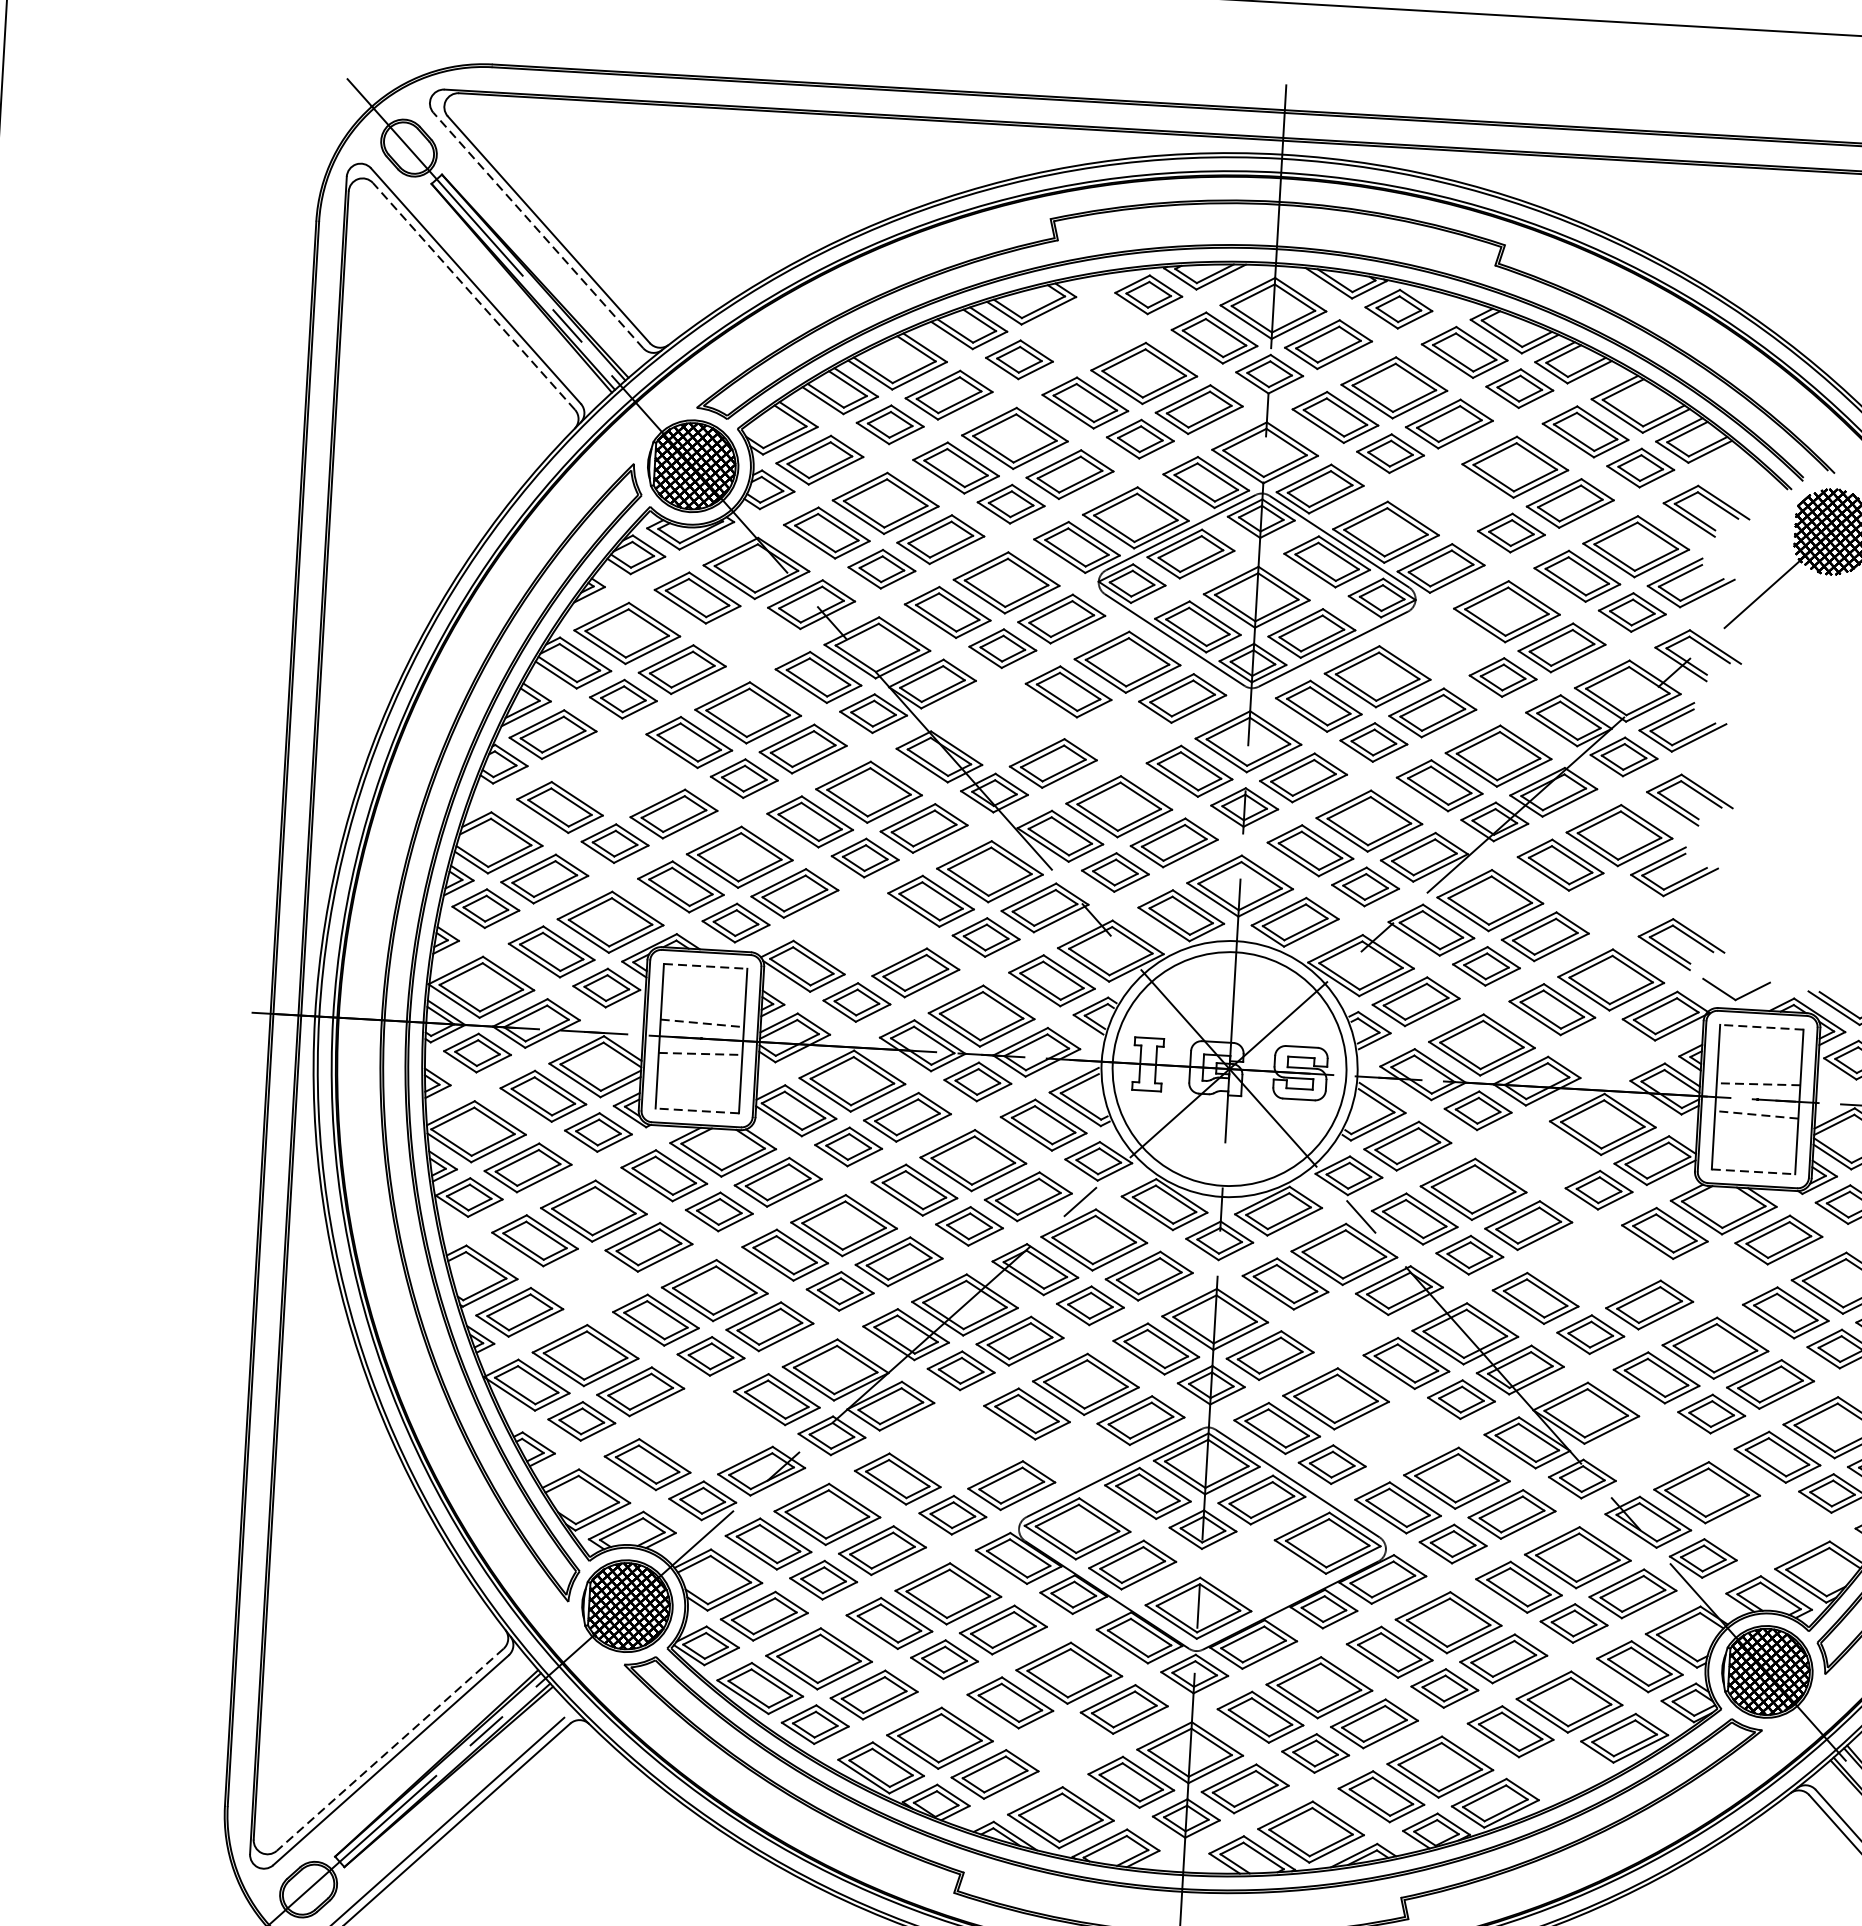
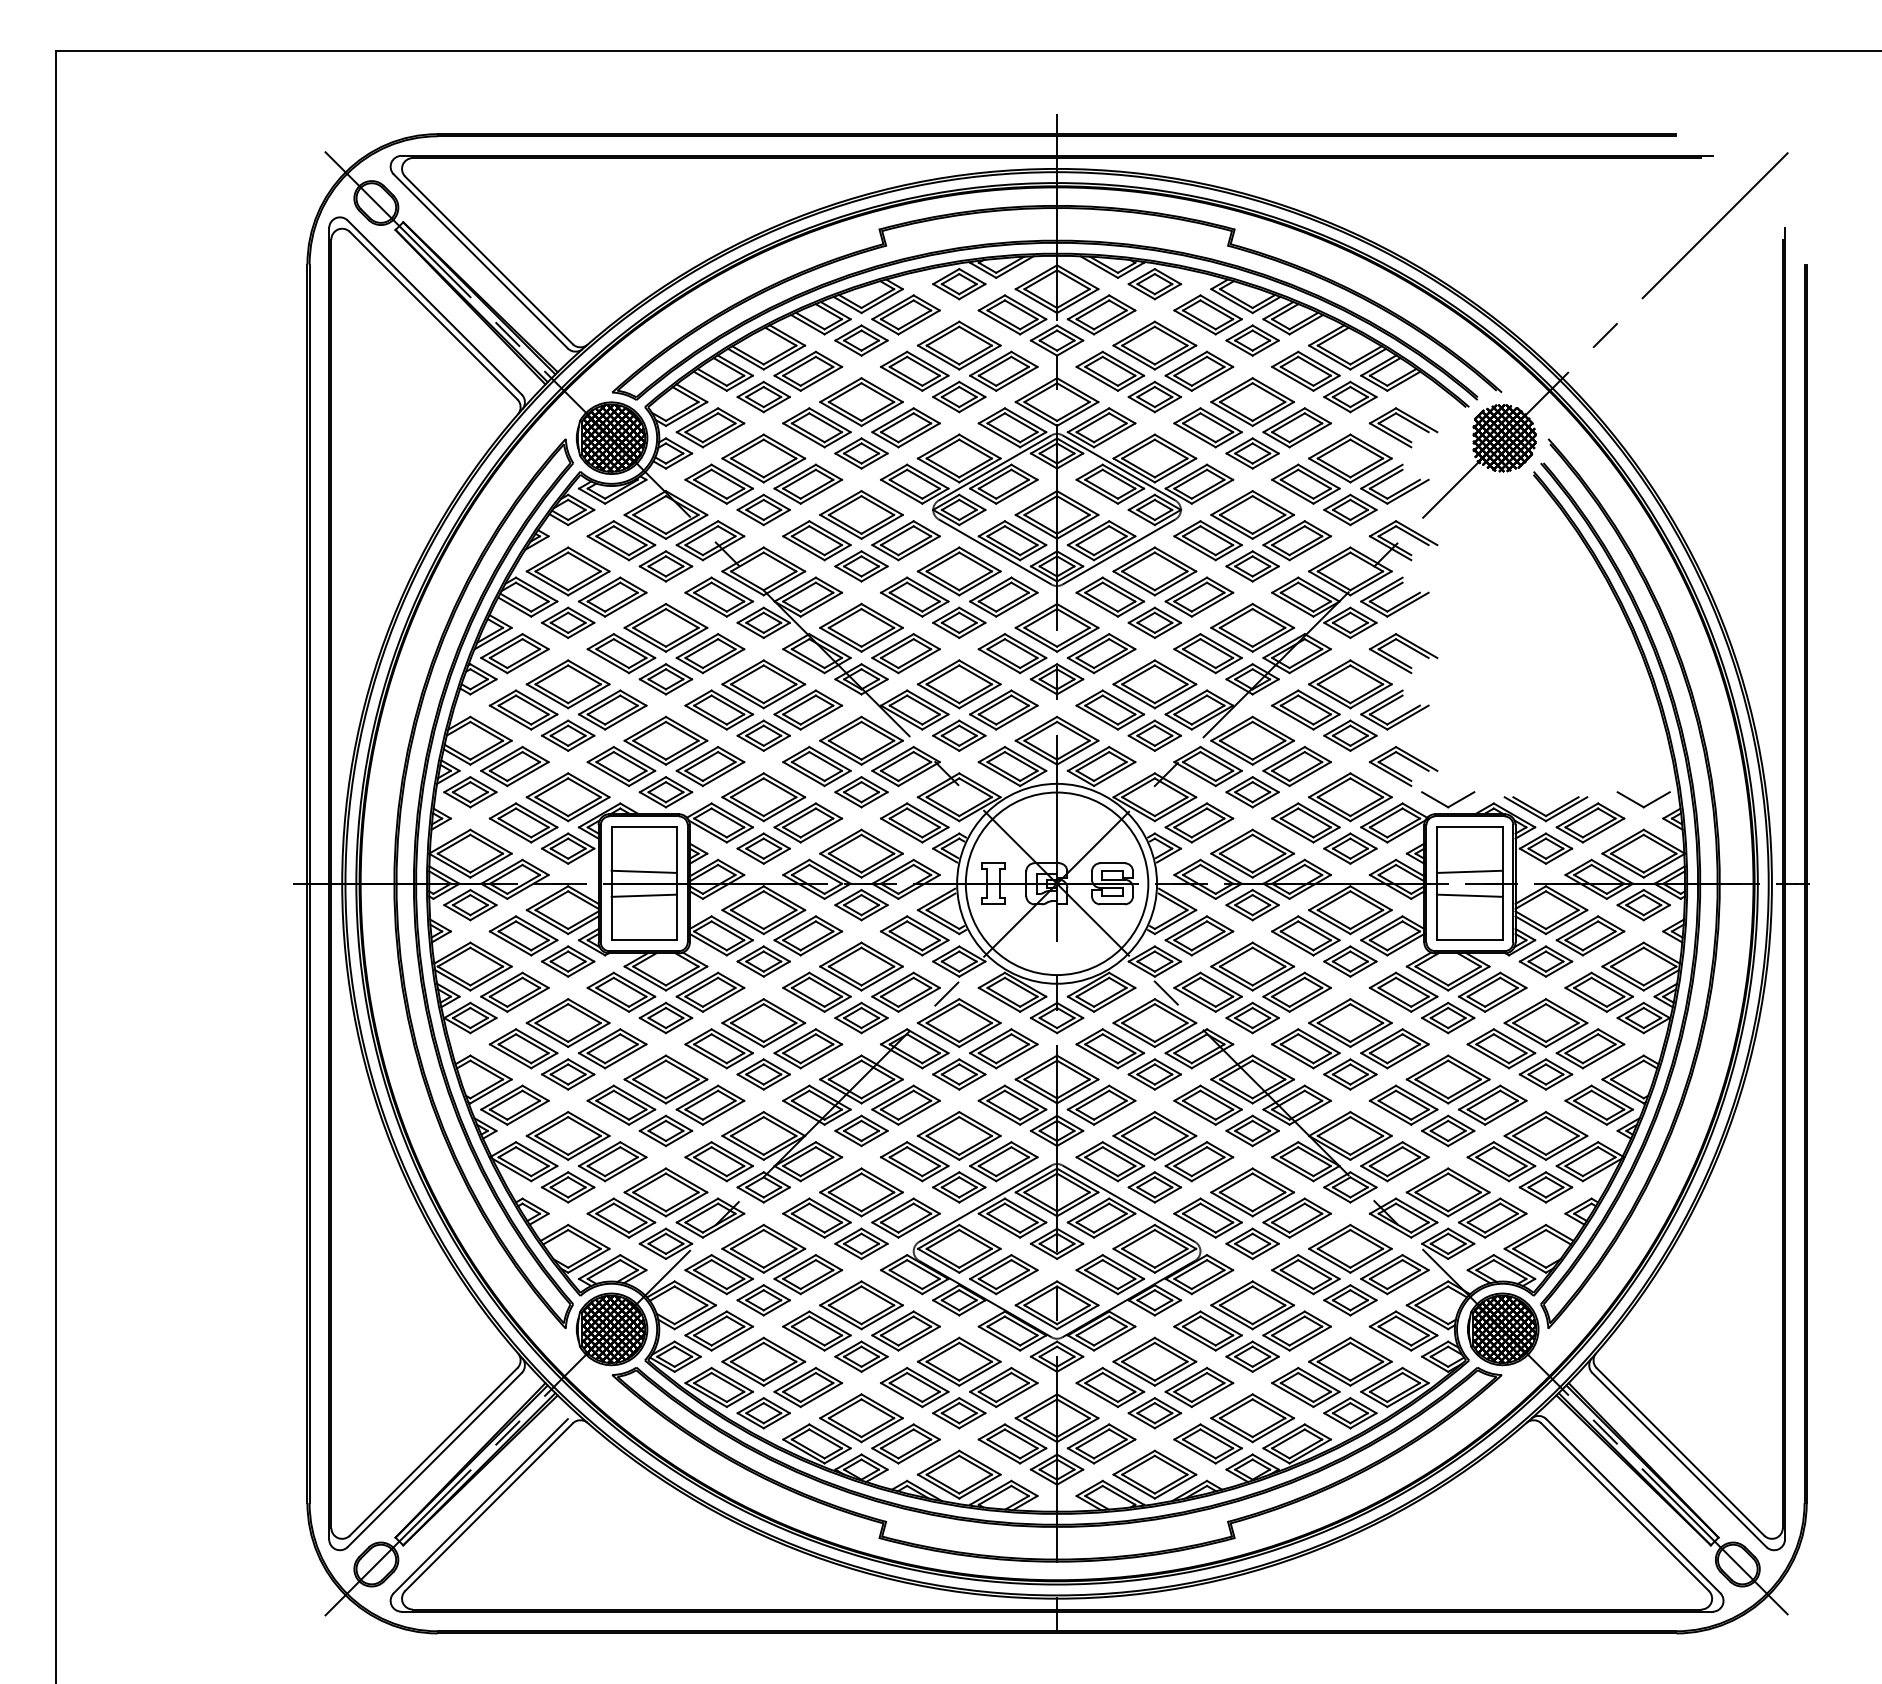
line: (537, 230) -> (480, 261), dashed -> solid
line: (473, 296) -> (433, 315), dashed -> solid
part: (1077, 329) -> (905, 314), added
part: (1455, 496) -> (1207, 427), added
part: (752, 634) -> (665, 566), added
part: (1447, 641) -> (1207, 540), added
part: (998, 726) -> (861, 627), added
part: (1124, 727) -> (959, 622), added
part: (618, 778) -> (567, 684), added
part: (1615, 901) -> (1350, 735), added
part: (860, 937) -> (763, 797), added
line: (705, 966) -> (644, 827), dashed -> solid
line: (702, 1022) -> (644, 871), dashed -> solid
line: (1761, 1027) -> (1469, 827), dashed -> solid
part: (1607, 1045) -> (1350, 848), added
line: (700, 1053) -> (644, 895), dashed -> solid
line: (1758, 1083) -> (1469, 871), dashed -> solid
line: (697, 1111) -> (644, 940), dashed -> solid
line: (1756, 1114) -> (1469, 895), dashed -> solid
part: (1543, 1153) -> (1305, 935), added
line: (1752, 1172) -> (1469, 940), dashed -> solid
part: (1594, 1268) -> (1350, 1022), added
part: (1720, 1268) -> (1448, 1017), added
part: (590, 1276) -> (568, 1074), added
part: (1340, 1320) -> (1154, 1074), added
part: (1391, 1434) -> (1199, 1161), added
part: (705, 1435) -> (665, 1192), added
part: (956, 1449) -> (861, 1192), added
part: (1640, 1449) -> (1394, 1161), added
part: (1082, 1450) -> (959, 1187), added
part: (1761, 1528) -> (1492, 1217), added
part: (1269, 1572) -> (1110, 1274), added
part: (1065, 1739) -> (959, 1413), added
line: (389, 1750) -> (433, 1452), dashed -> solid
part: (1565, 1768) -> (1350, 1413), added

